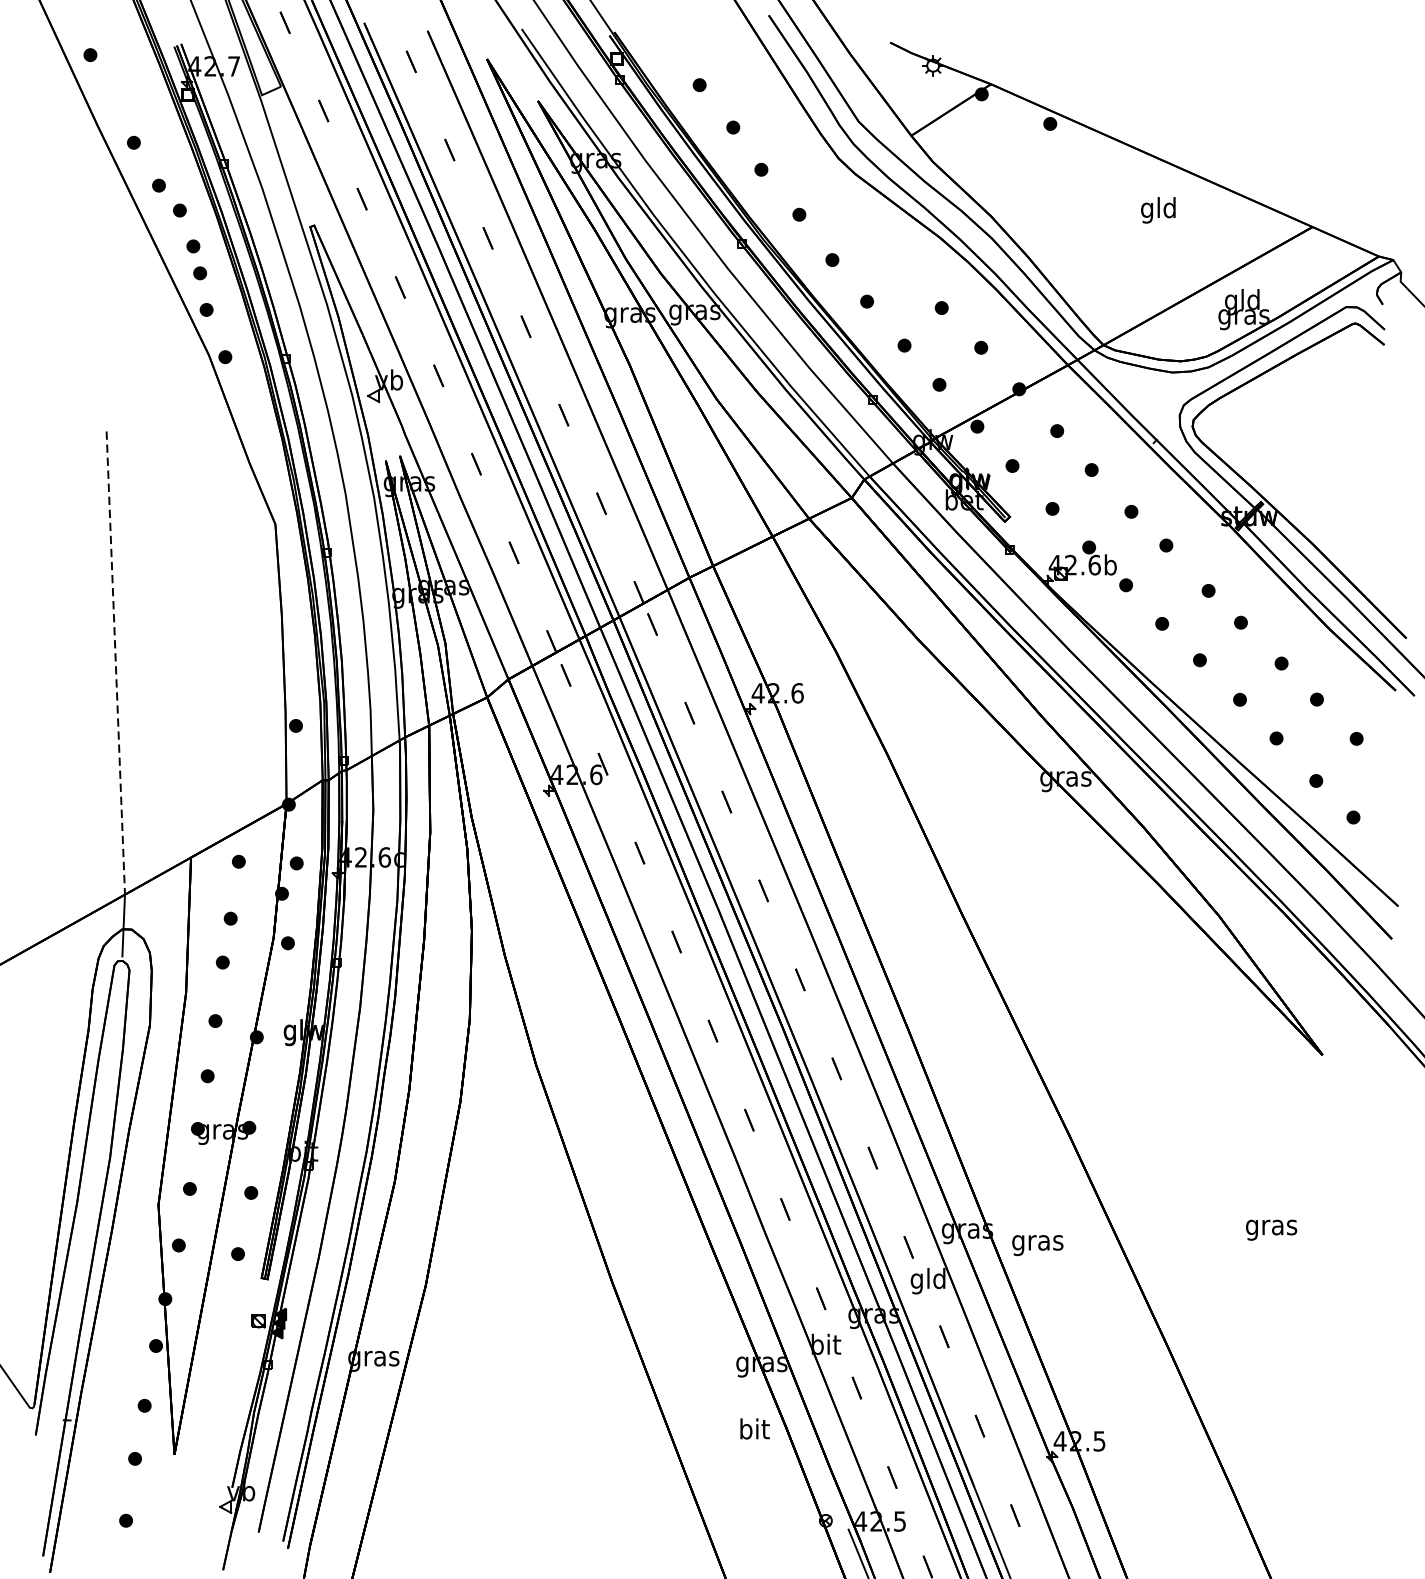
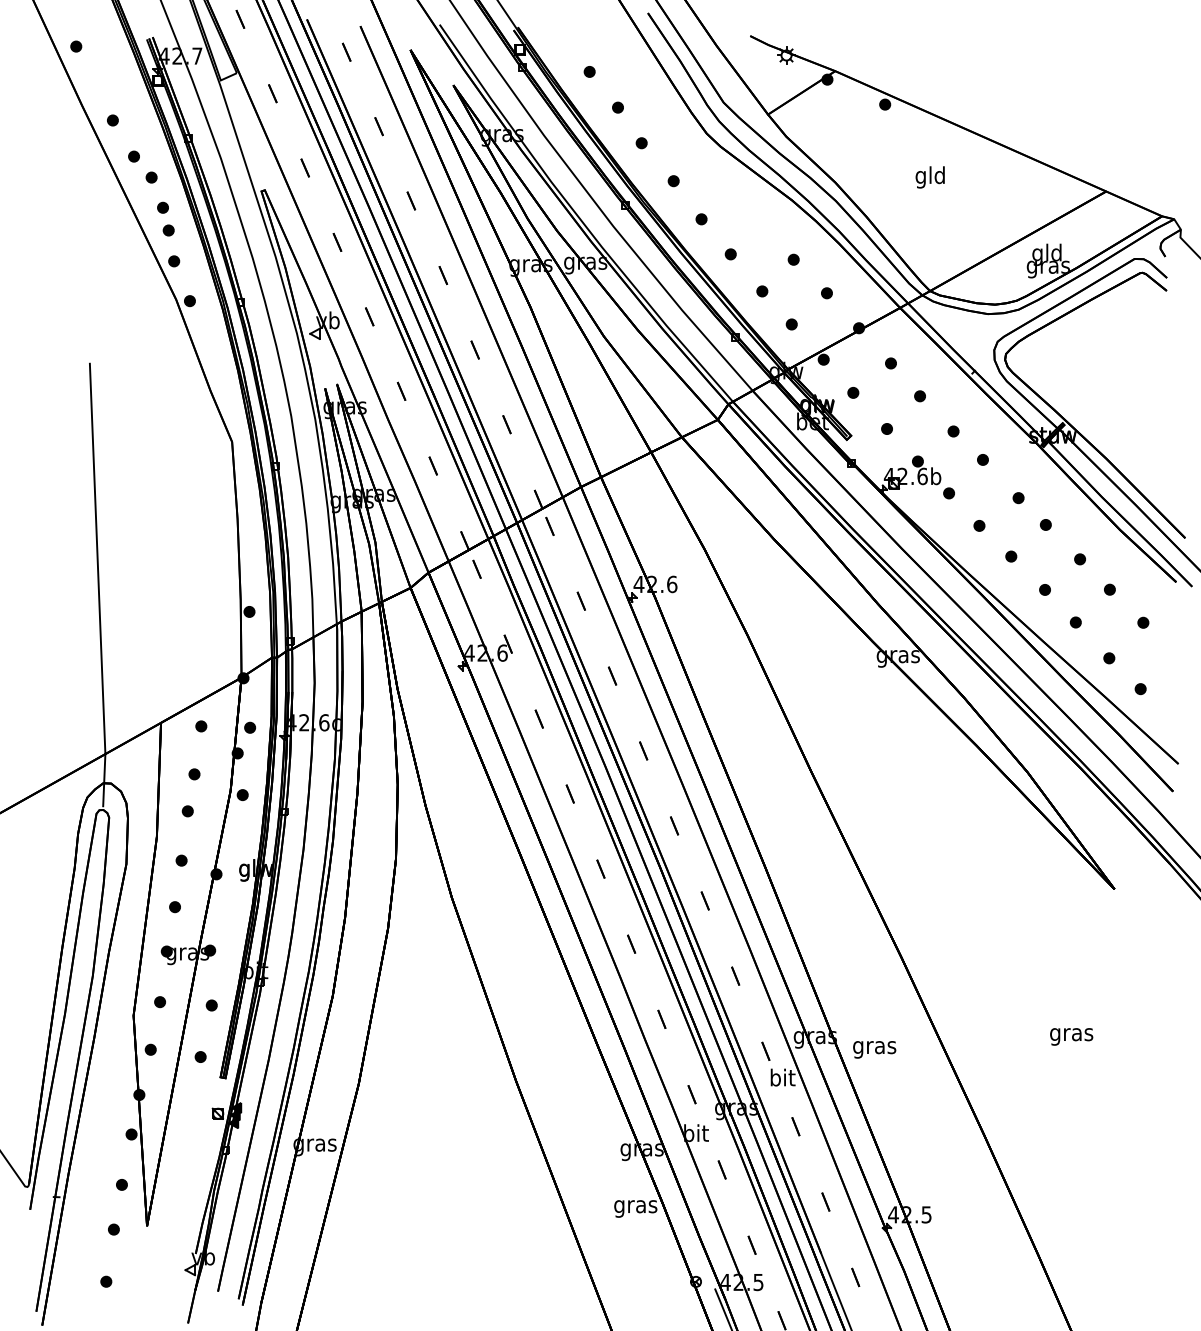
text: (1157, 210) -> (929, 177), moved
line: (115, 663) -> (97, 559), dashed -> solid
text: (927, 1280) -> (781, 1079), gld -> bit
text: (754, 1431) -> (635, 1206), bit -> gras

